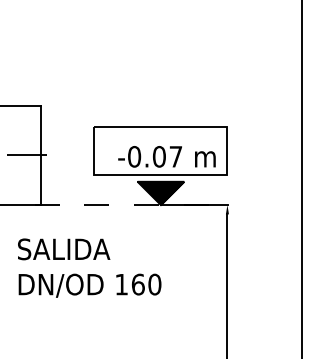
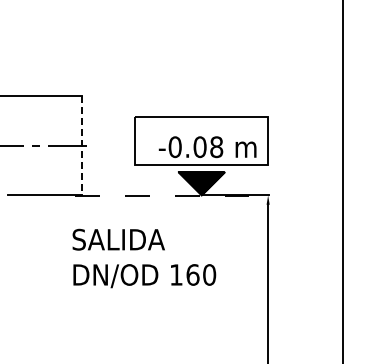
line: (40, 155) -> (81, 145), solid -> dashed
text: (175, 157) -> (216, 147), -0.07 -> -0.08
text: (89, 268) -> (144, 258), moved

